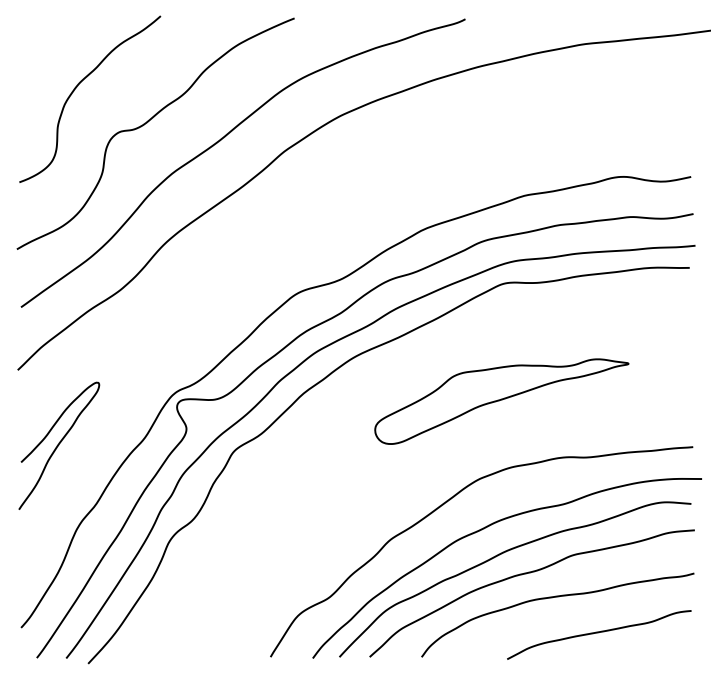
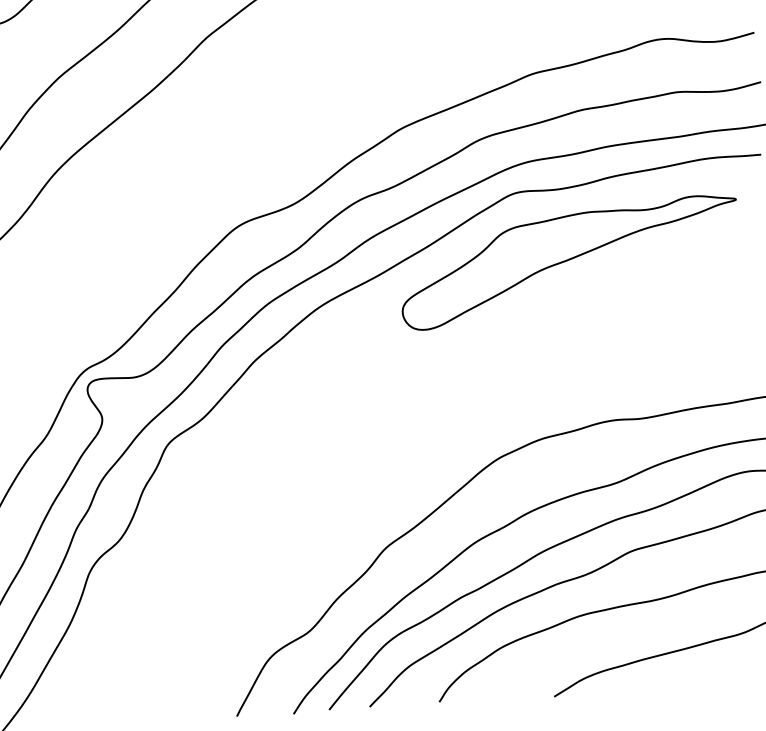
part: (501, 401) -> (569, 262), moved

